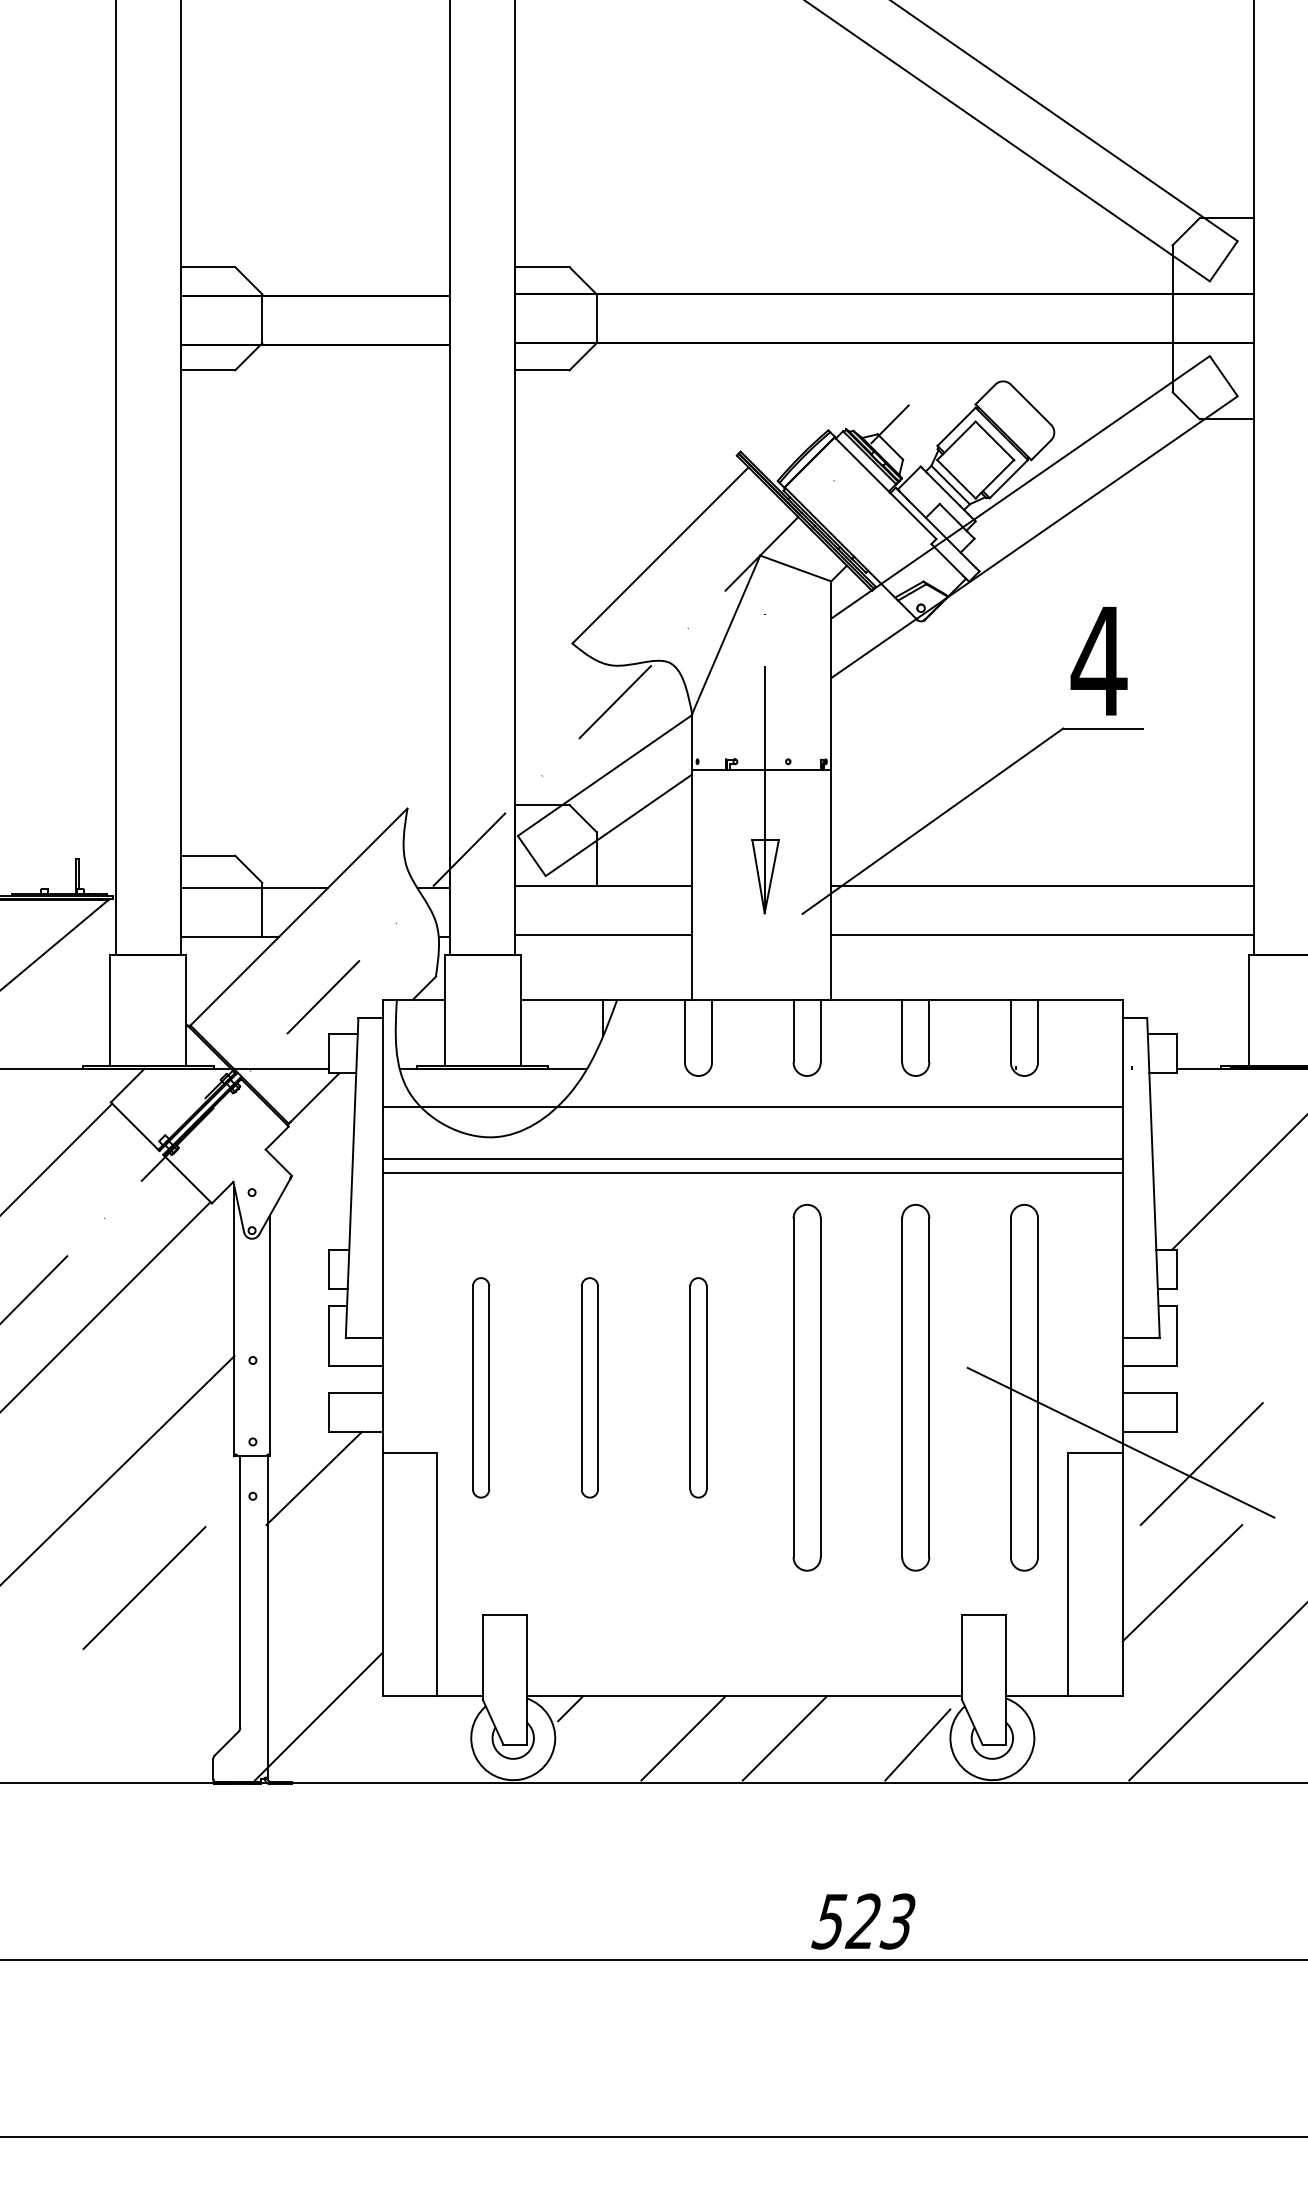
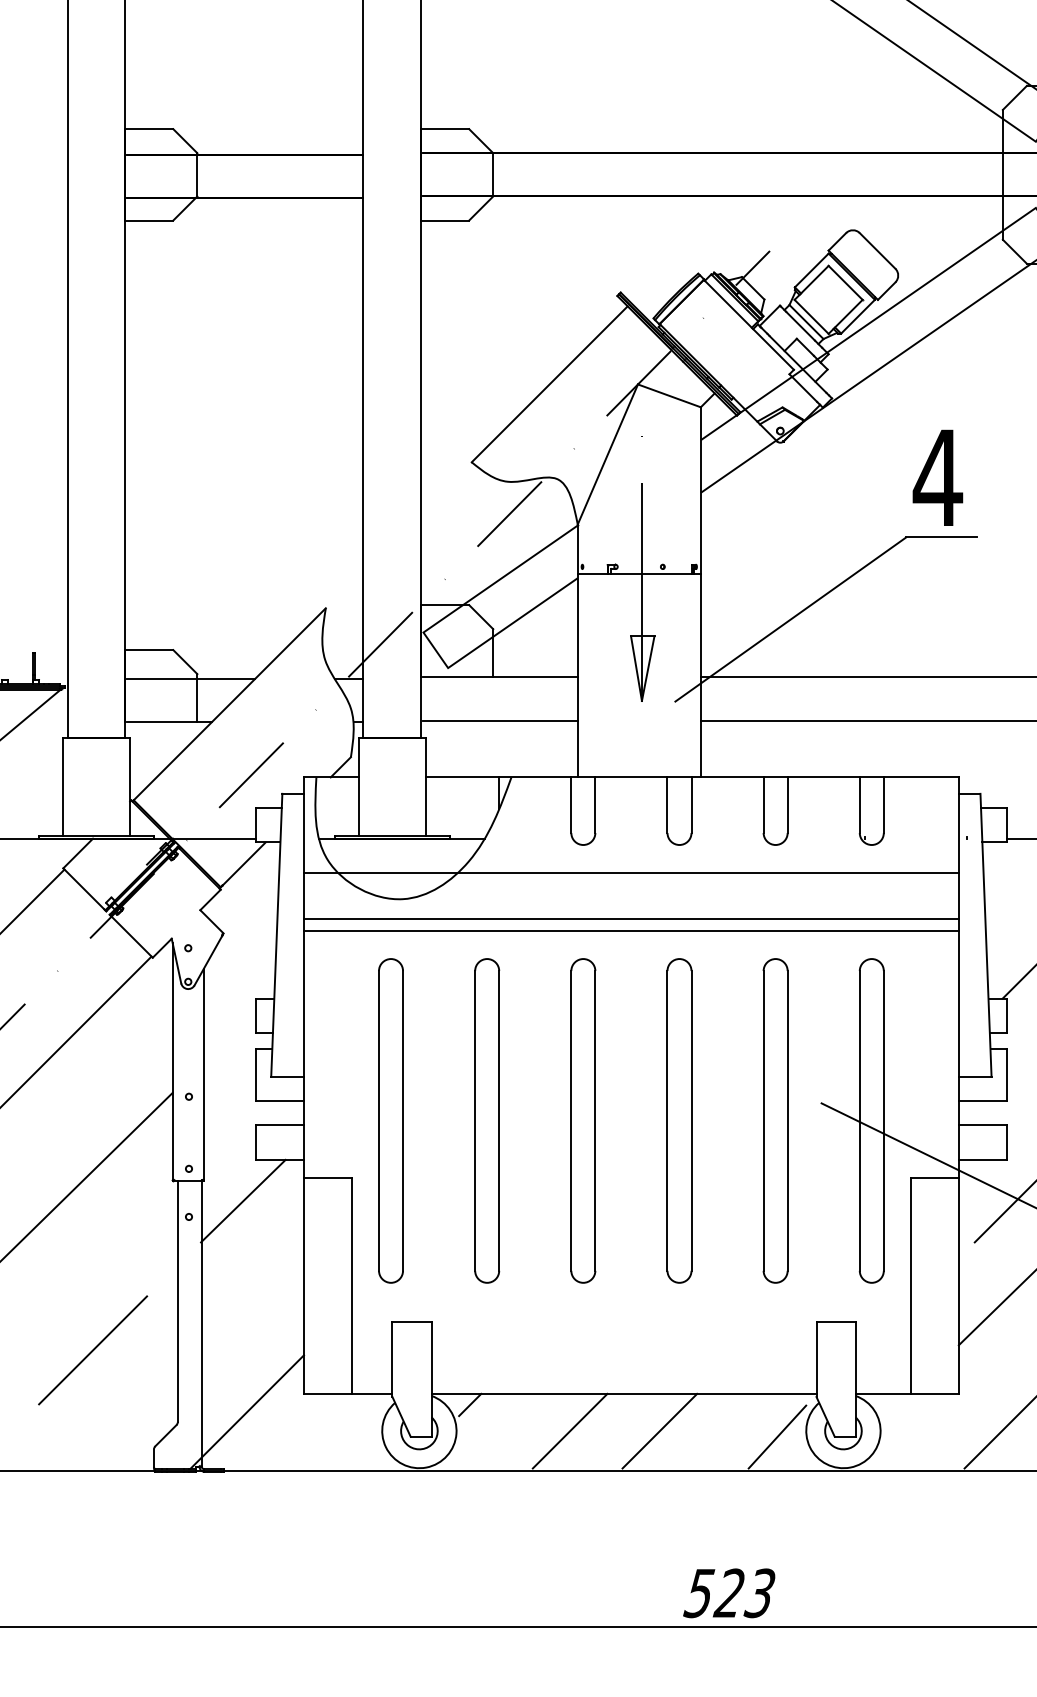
part: (480, 1387) -> (390, 1120), size x1.67
part: (589, 1387) -> (486, 1120), size x1.67
part: (698, 1387) -> (583, 1120), size x1.67
line: (144, 1588) -> (93, 1350), moved

